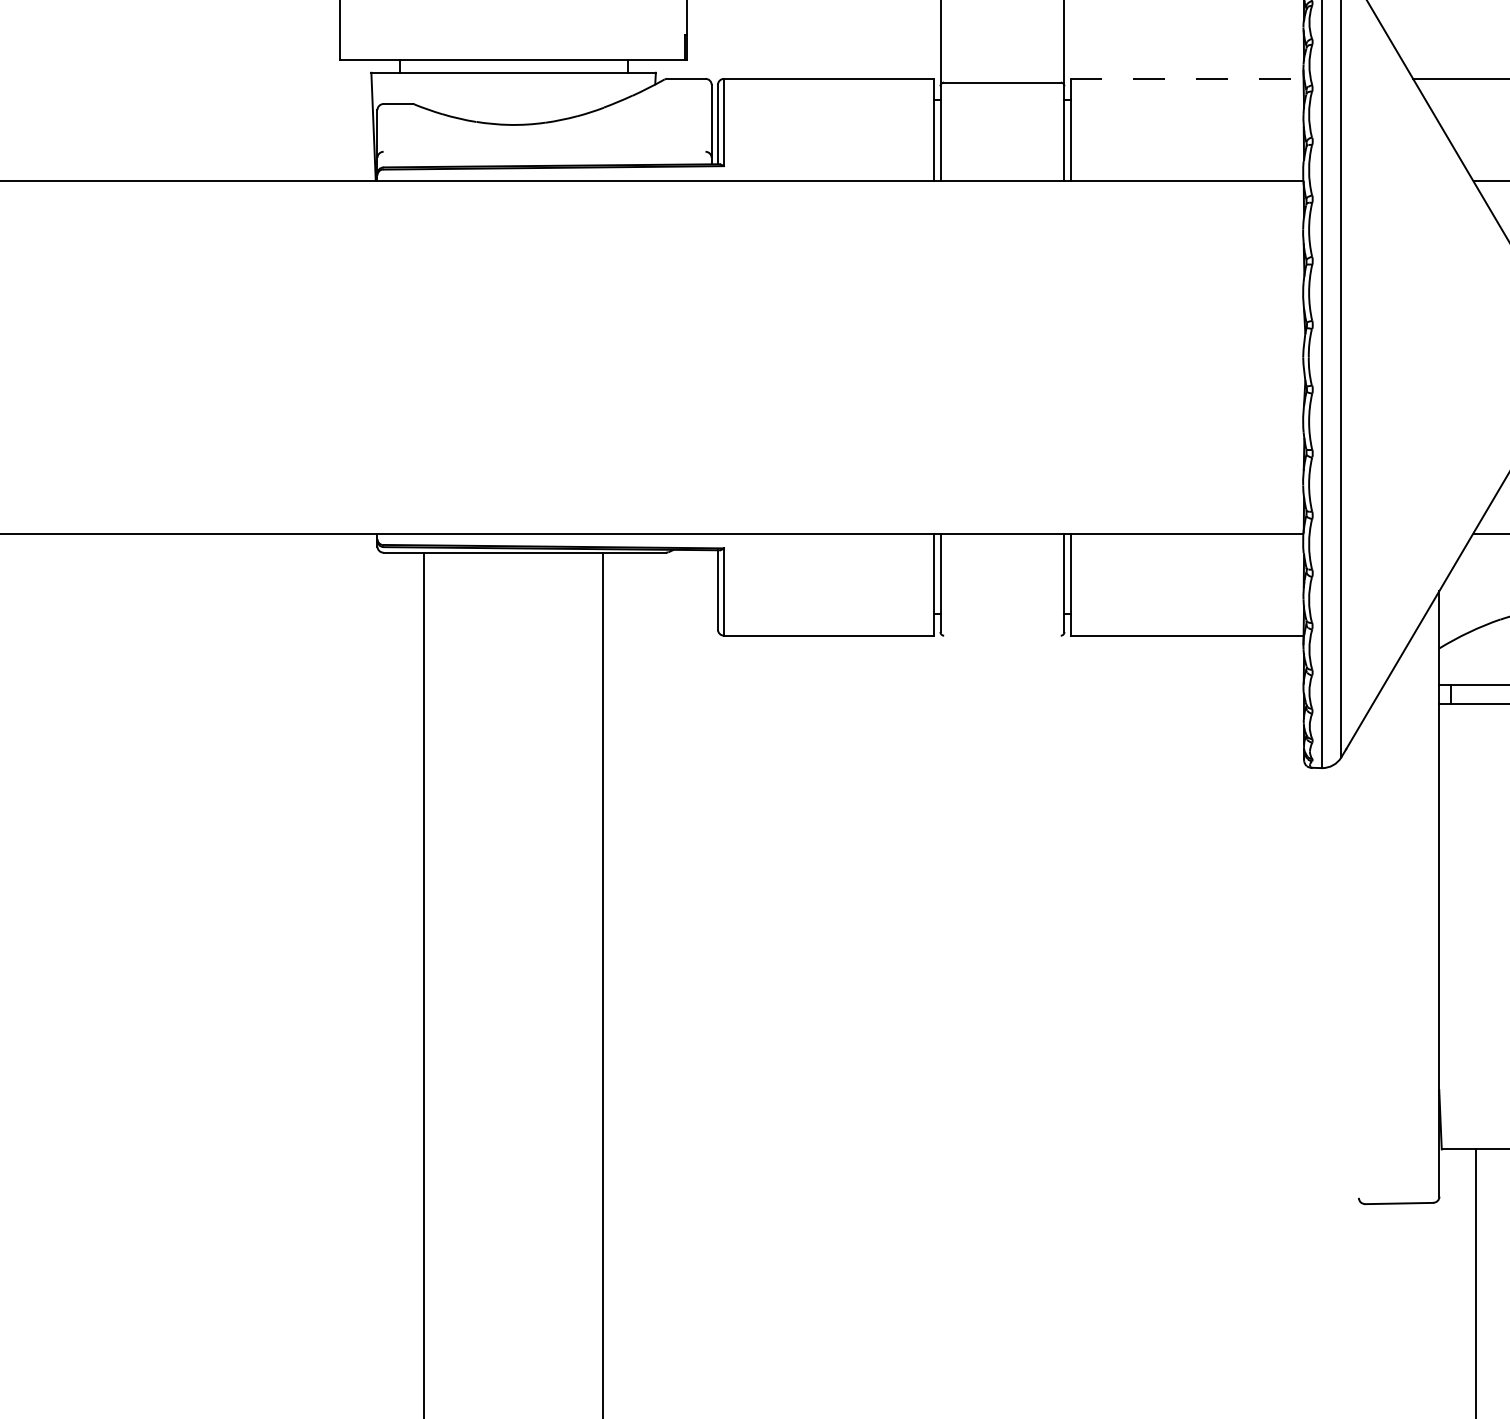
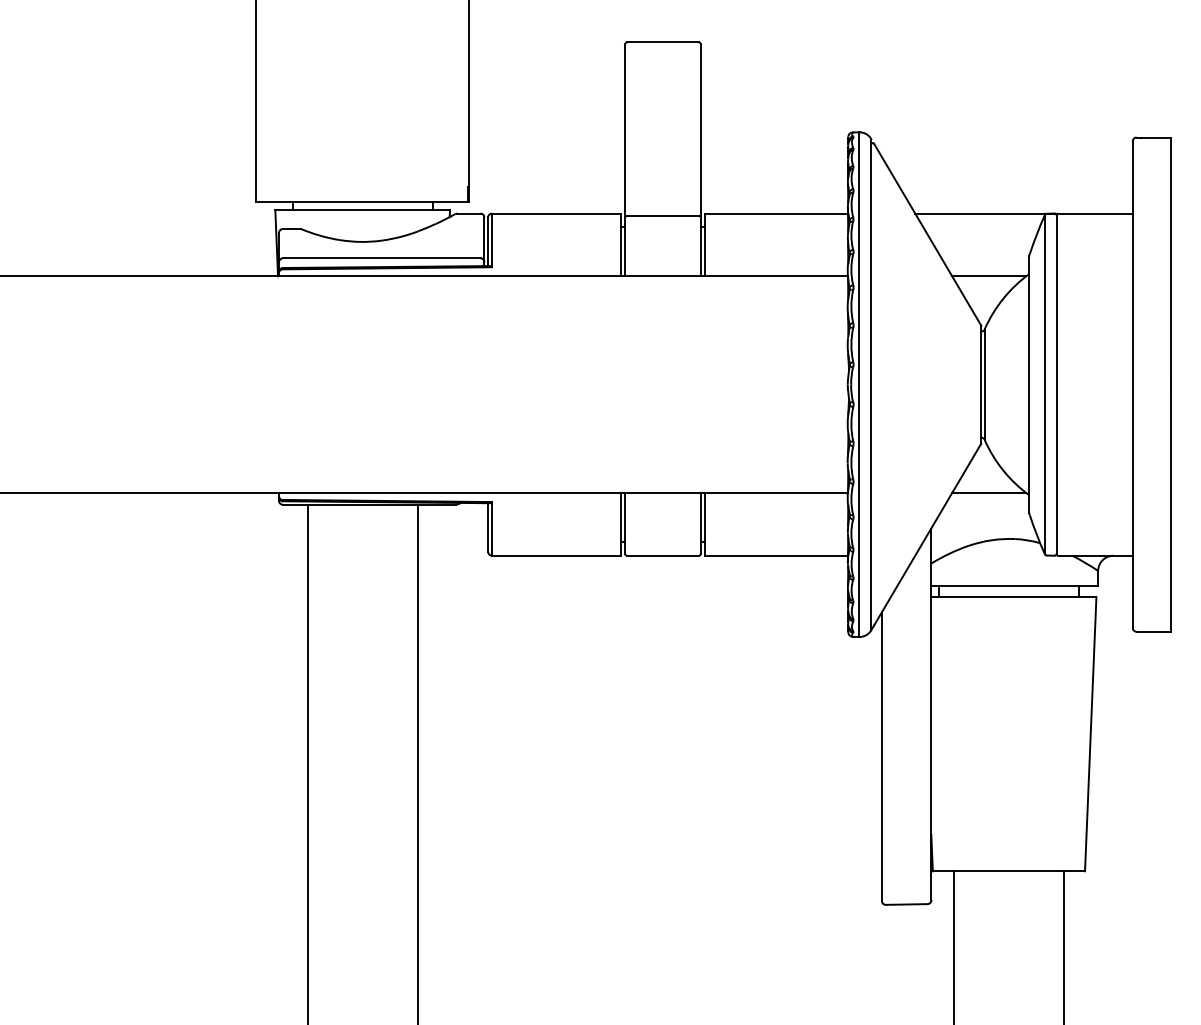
line: (1187, 78) -> (776, 213), dashed -> solid
line: (544, 151) -> (381, 258), added
line: (1001, 635) -> (662, 555), added
line: (1358, 962) -> (881, 756), added

